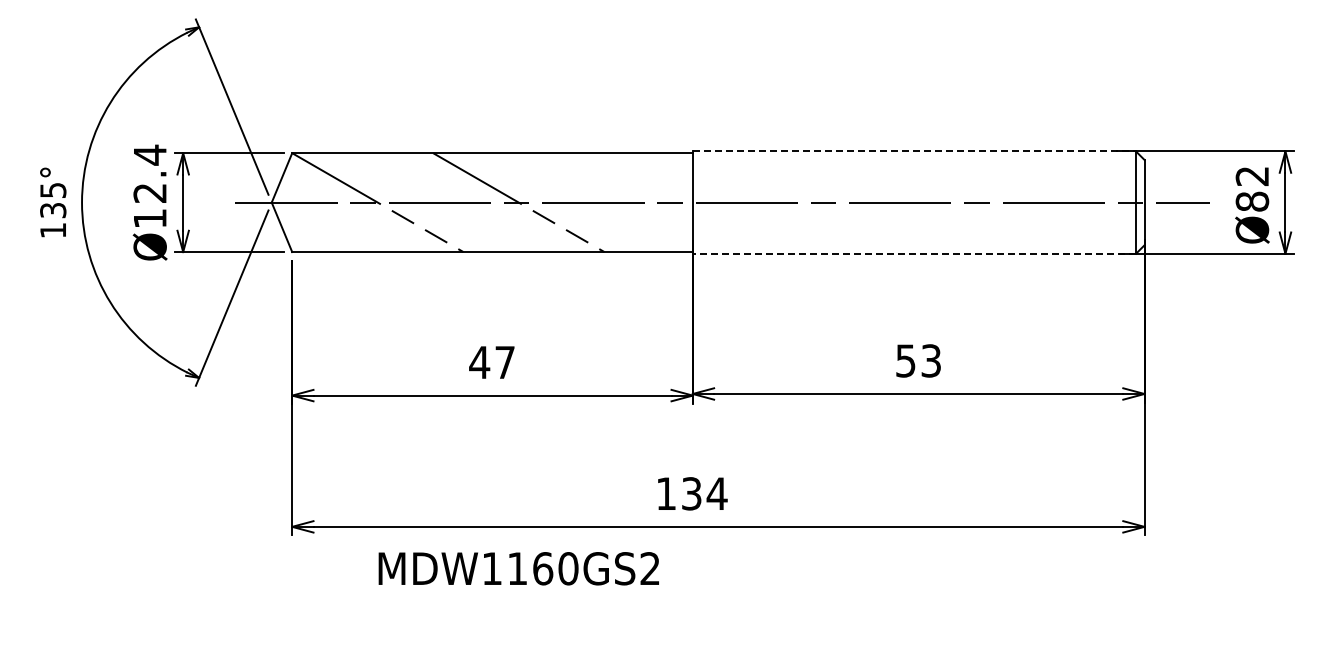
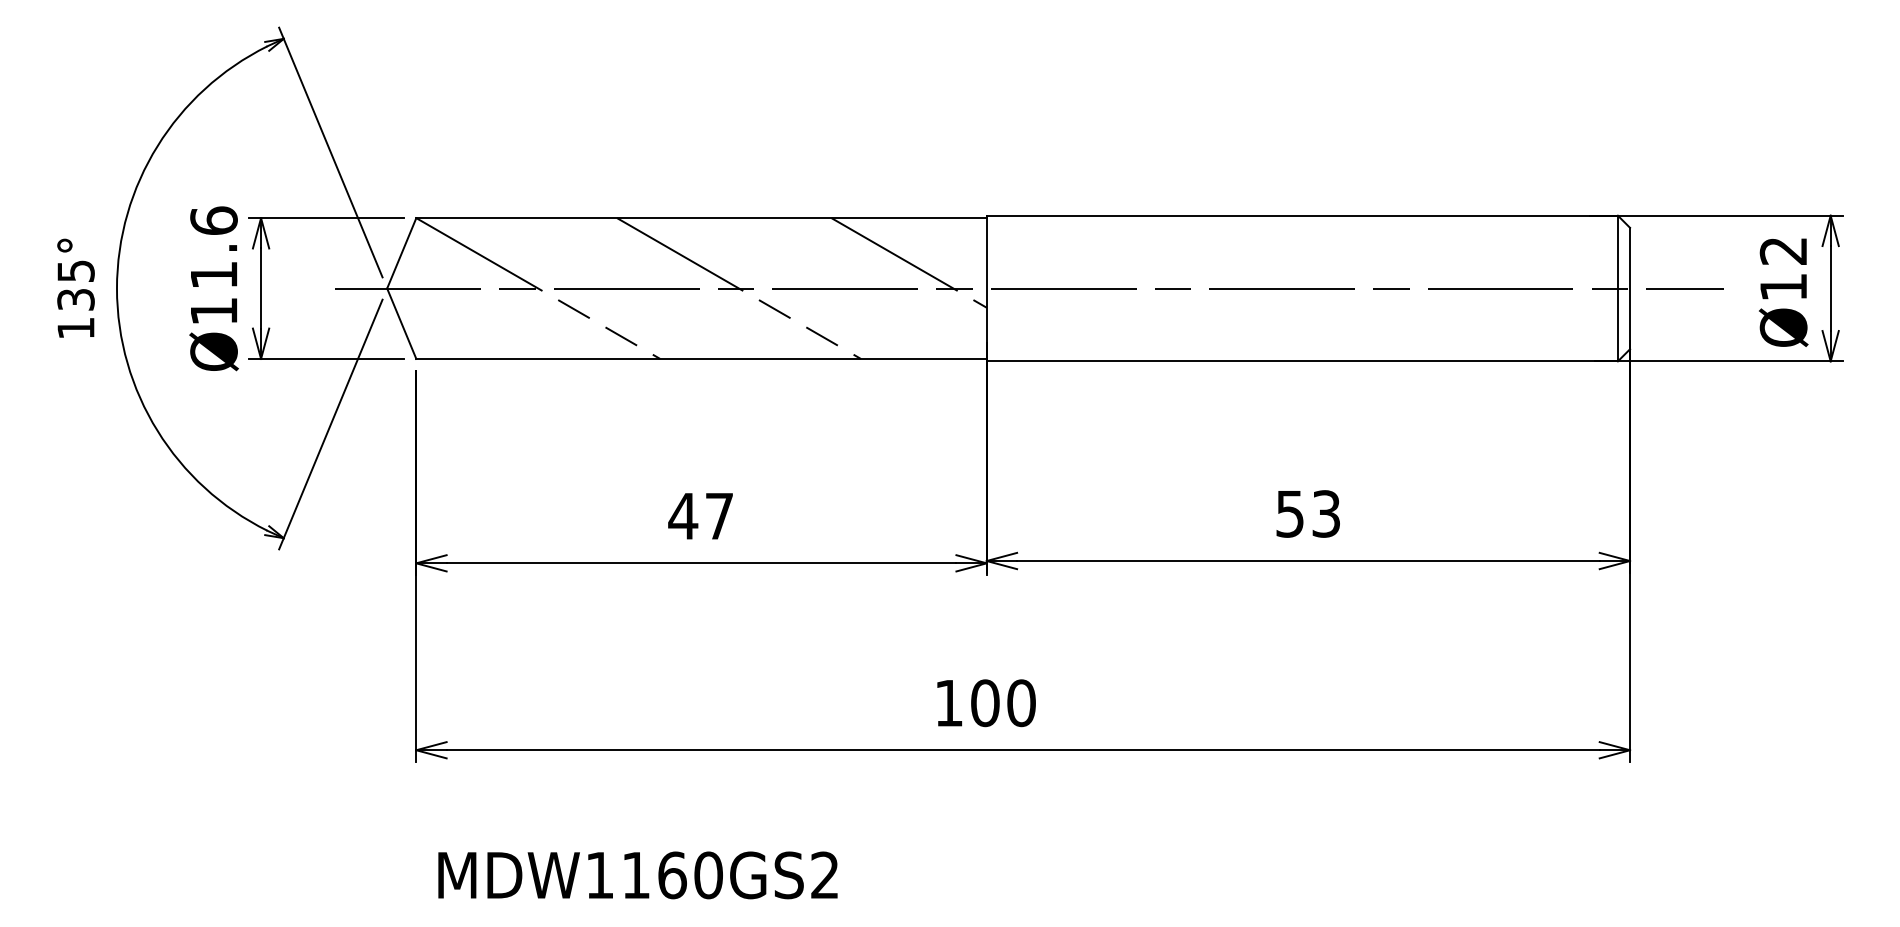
line: (914, 151) -> (1302, 215), dashed -> solid
text: (149, 173) -> (213, 247), Ø12.4 -> Ø11.6
line: (637, 184) -> (907, 262), added
text: (1252, 201) -> (1783, 286), Ø82 -> Ø12
line: (914, 253) -> (1302, 360), dashed -> solid
text: (704, 493) -> (1003, 702), 134 -> 100
text: (518, 568) -> (637, 875), moved

